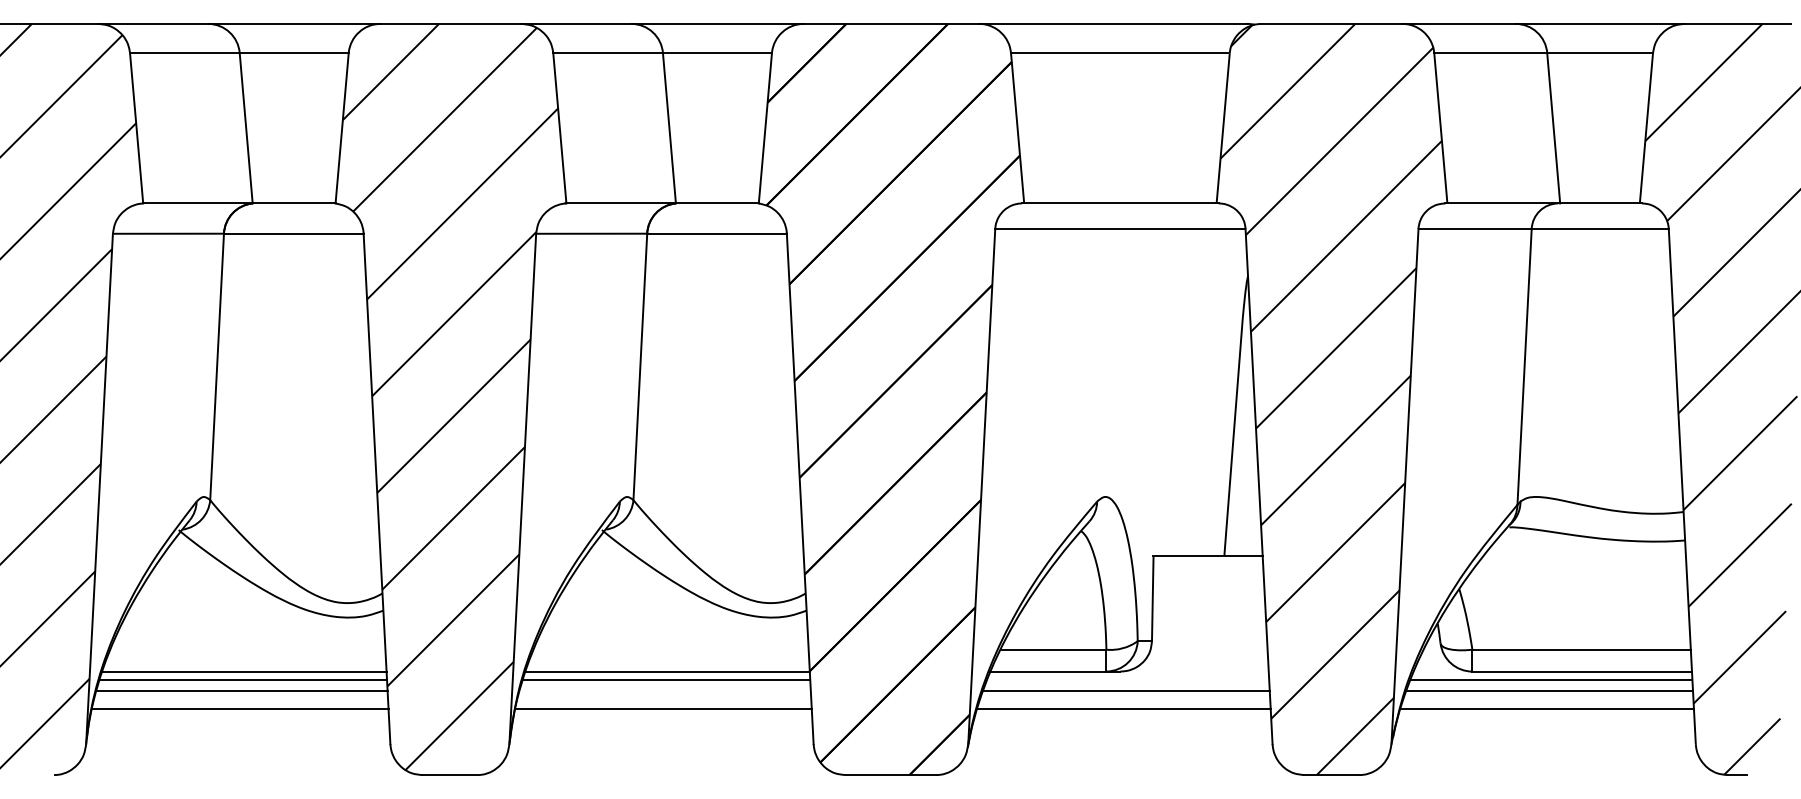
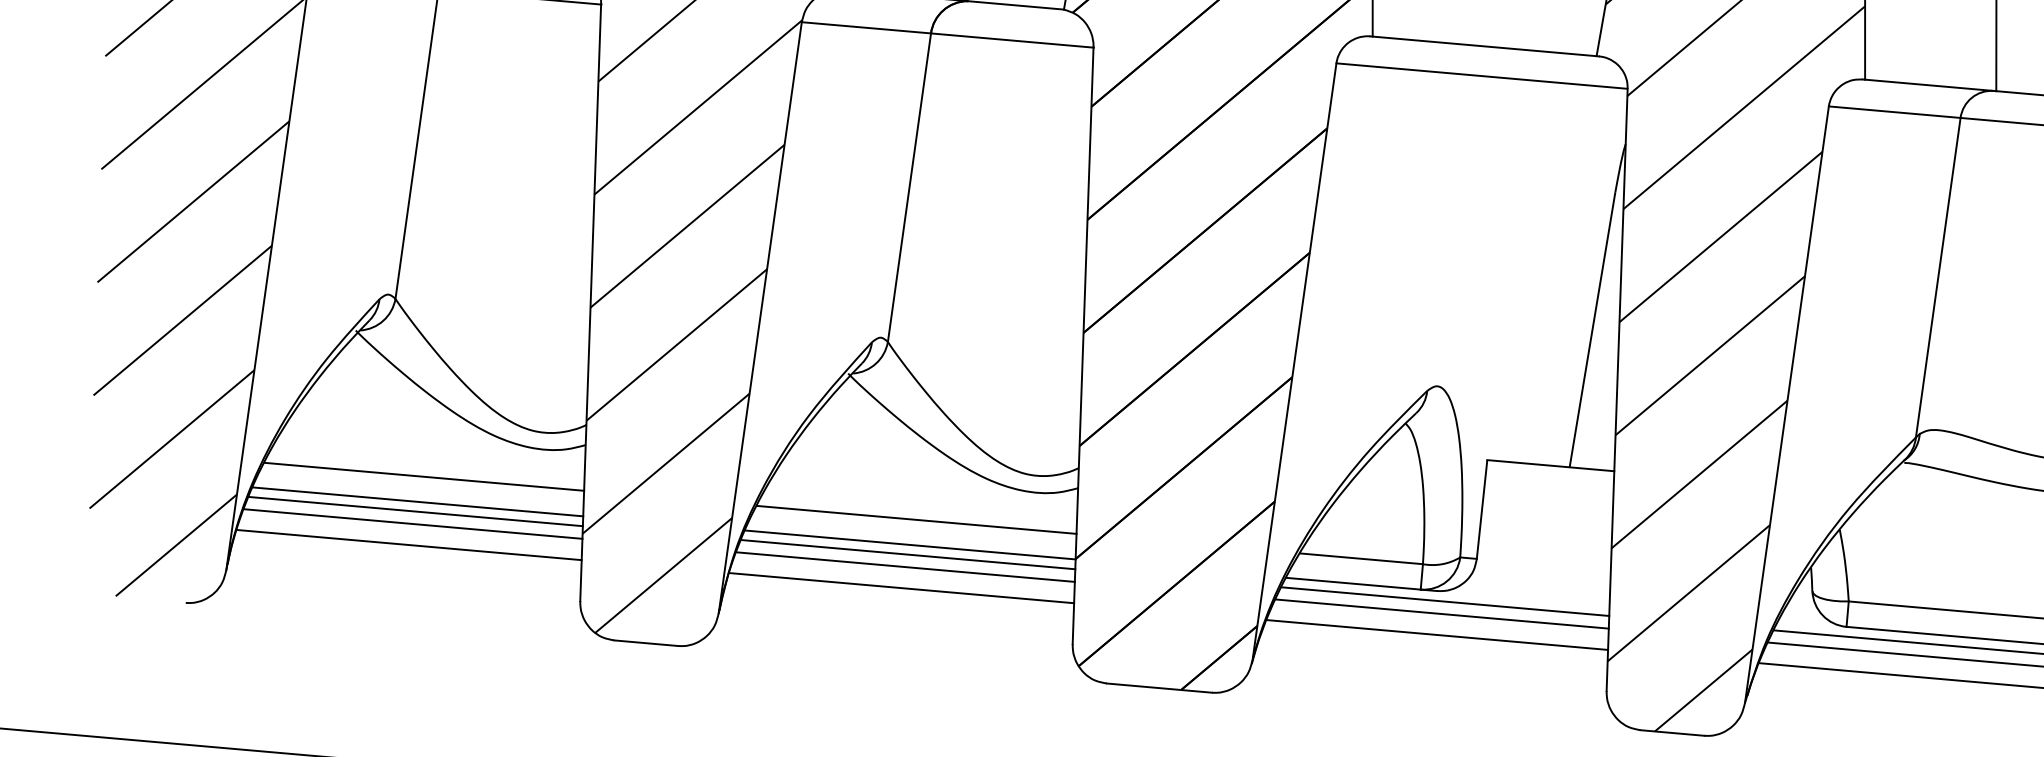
line: (247, 649) -> (423, 476), added
line: (670, 649) -> (915, 519), added
line: (1128, 680) -> (1445, 602), added
line: (664, 690) -> (904, 566), added

